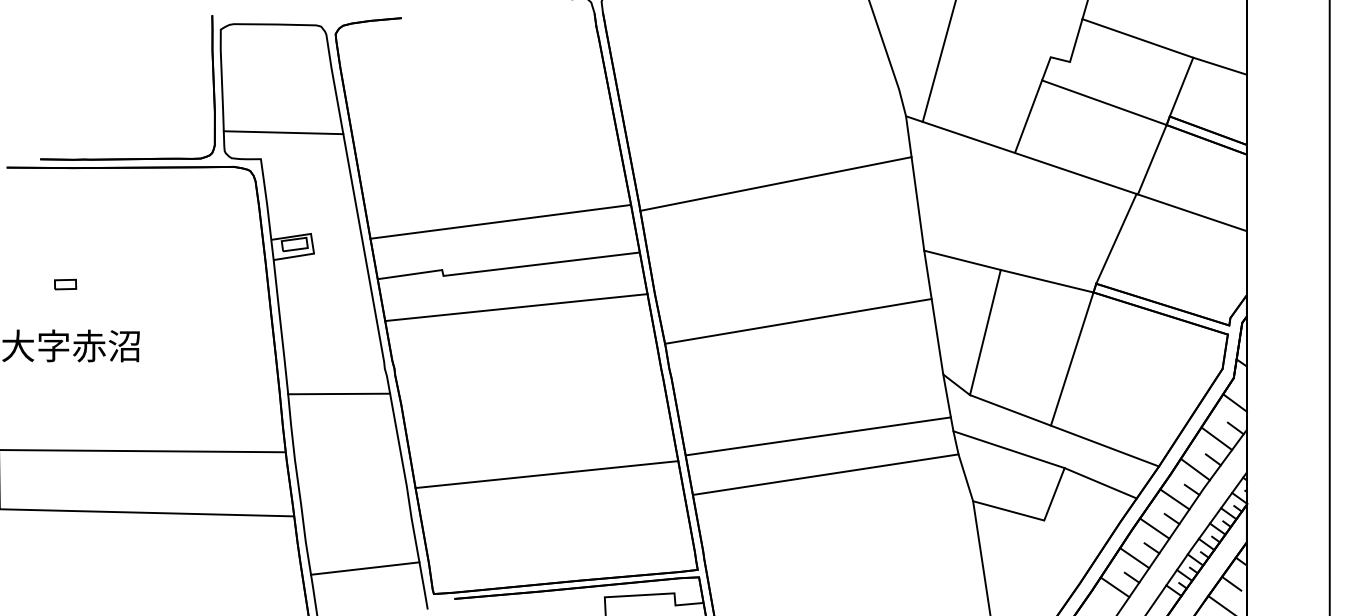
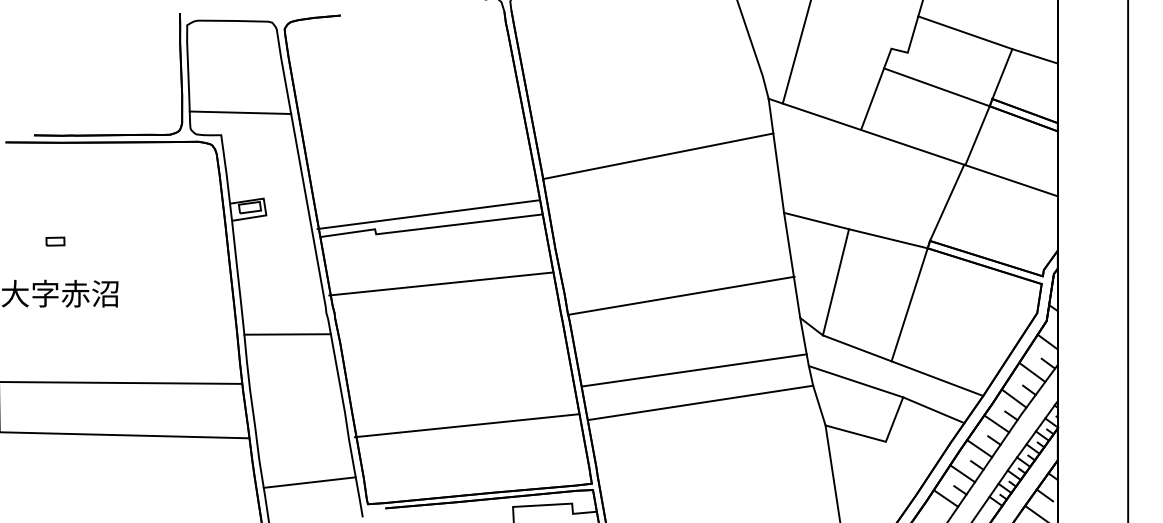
line: (500, 221) -> (427, 214), moved
line: (516, 307) -> (440, 283), moved
line: (798, 321) -> (681, 295), moved
line: (546, 474) -> (466, 425), moved

